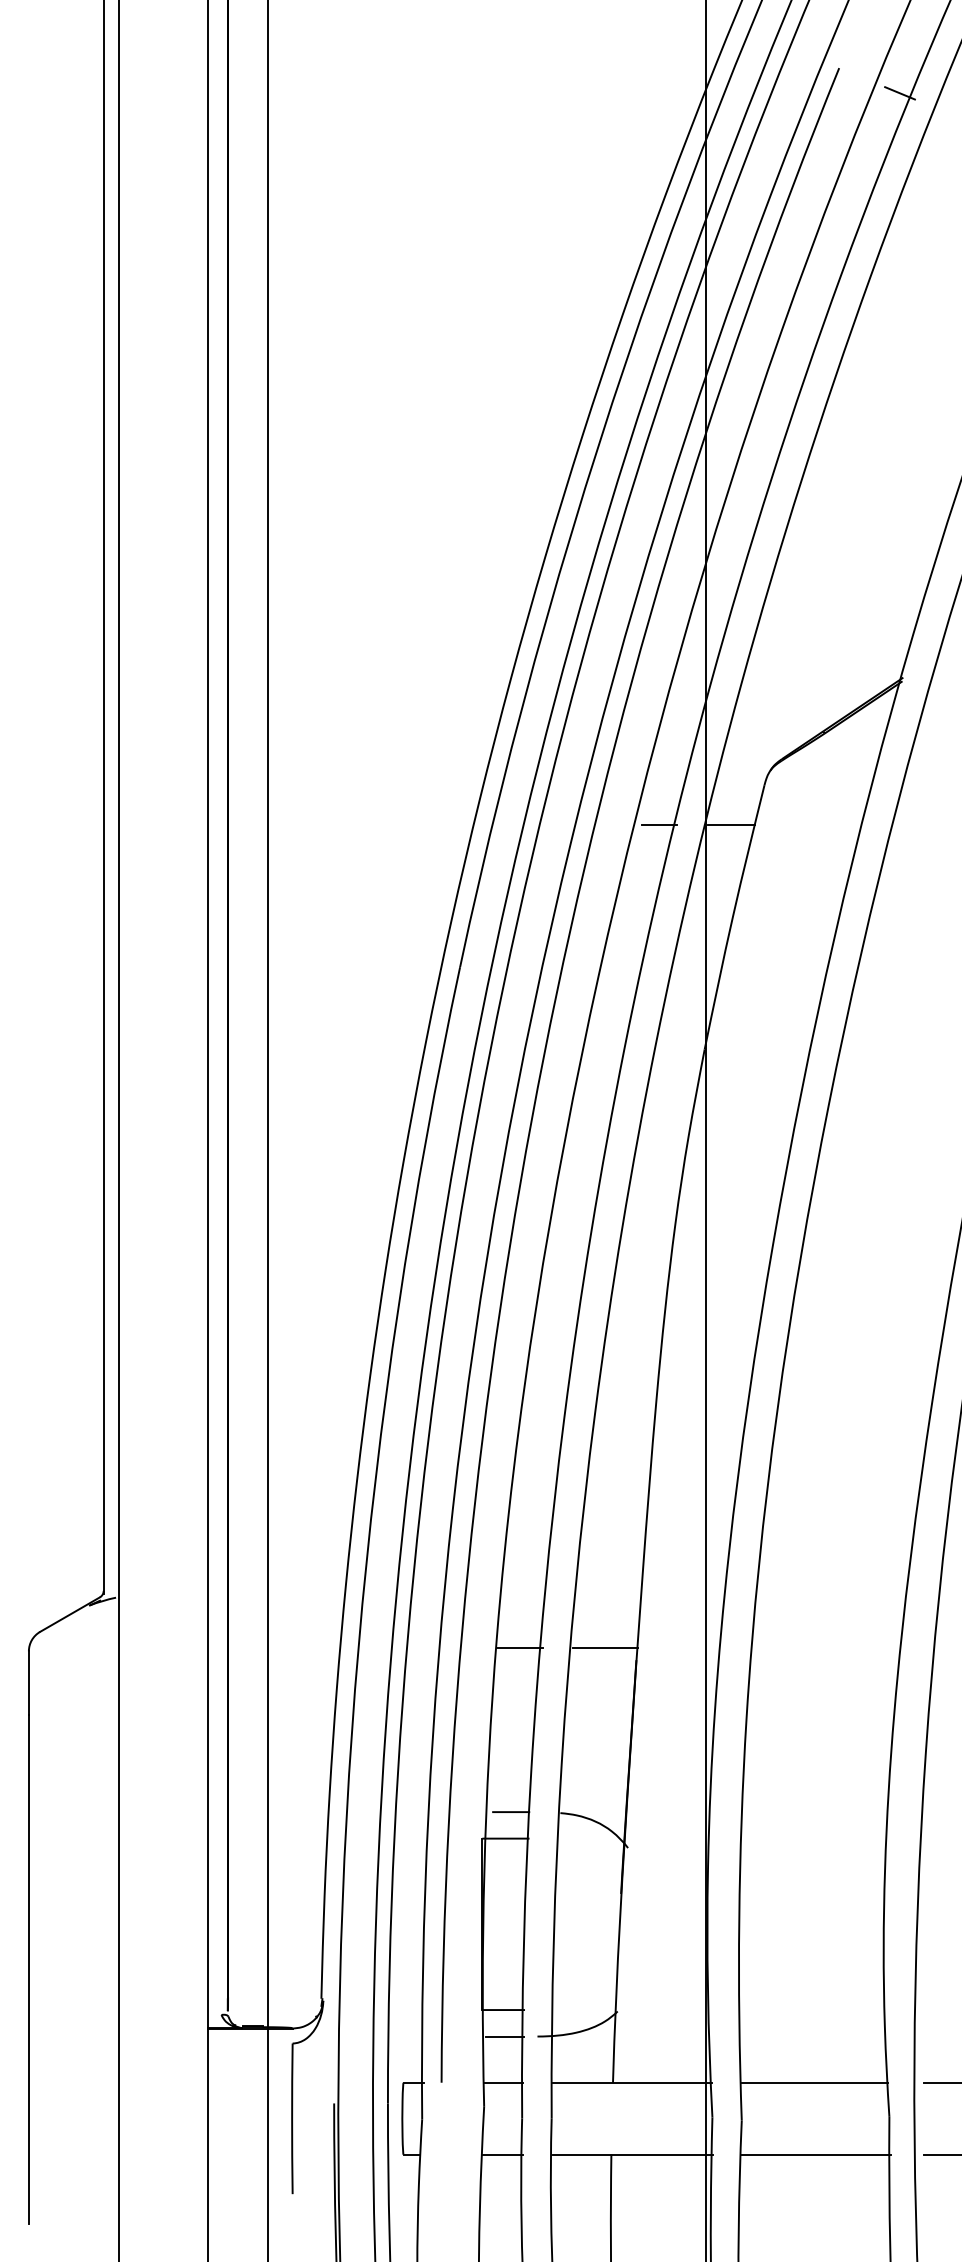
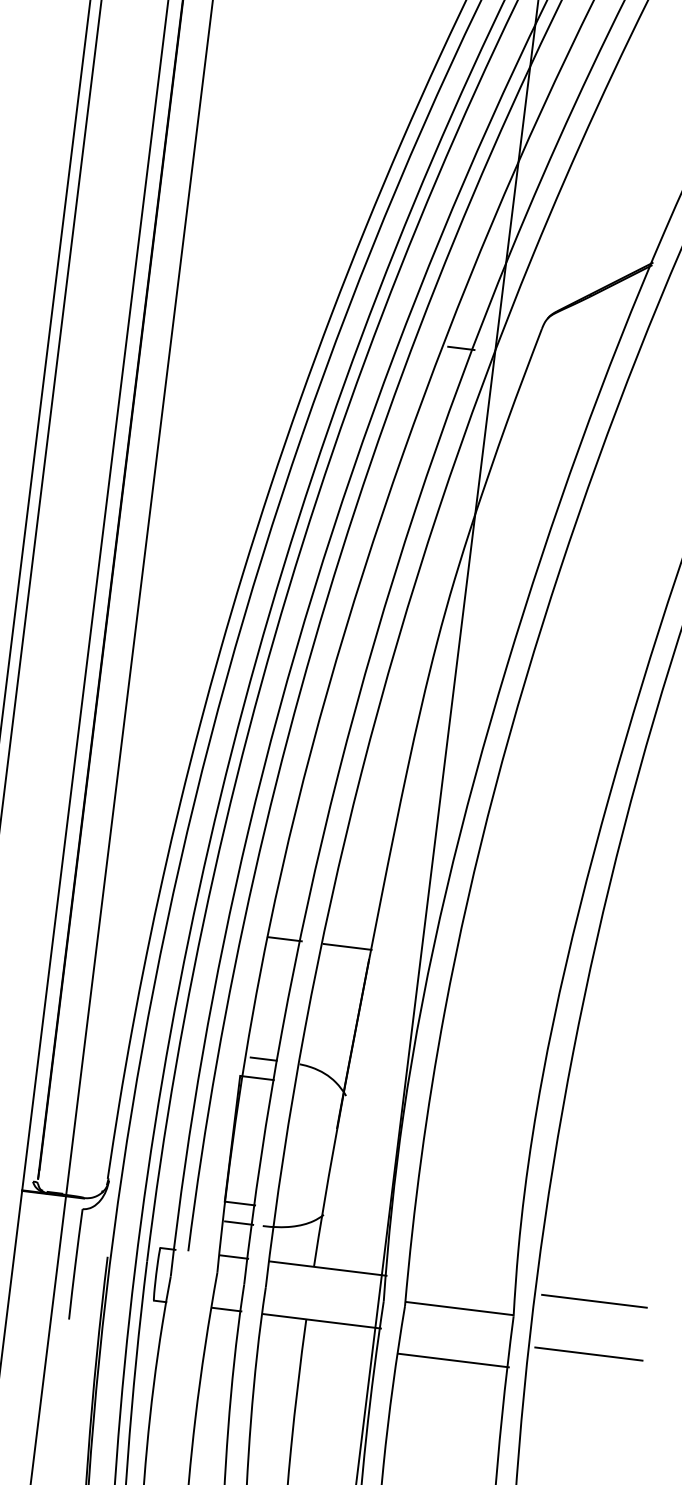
line: (730, 824) -> (513, 354), removed
line: (814, 2082) -> (458, 1308), moved
line: (816, 2154) -> (453, 1360), moved

